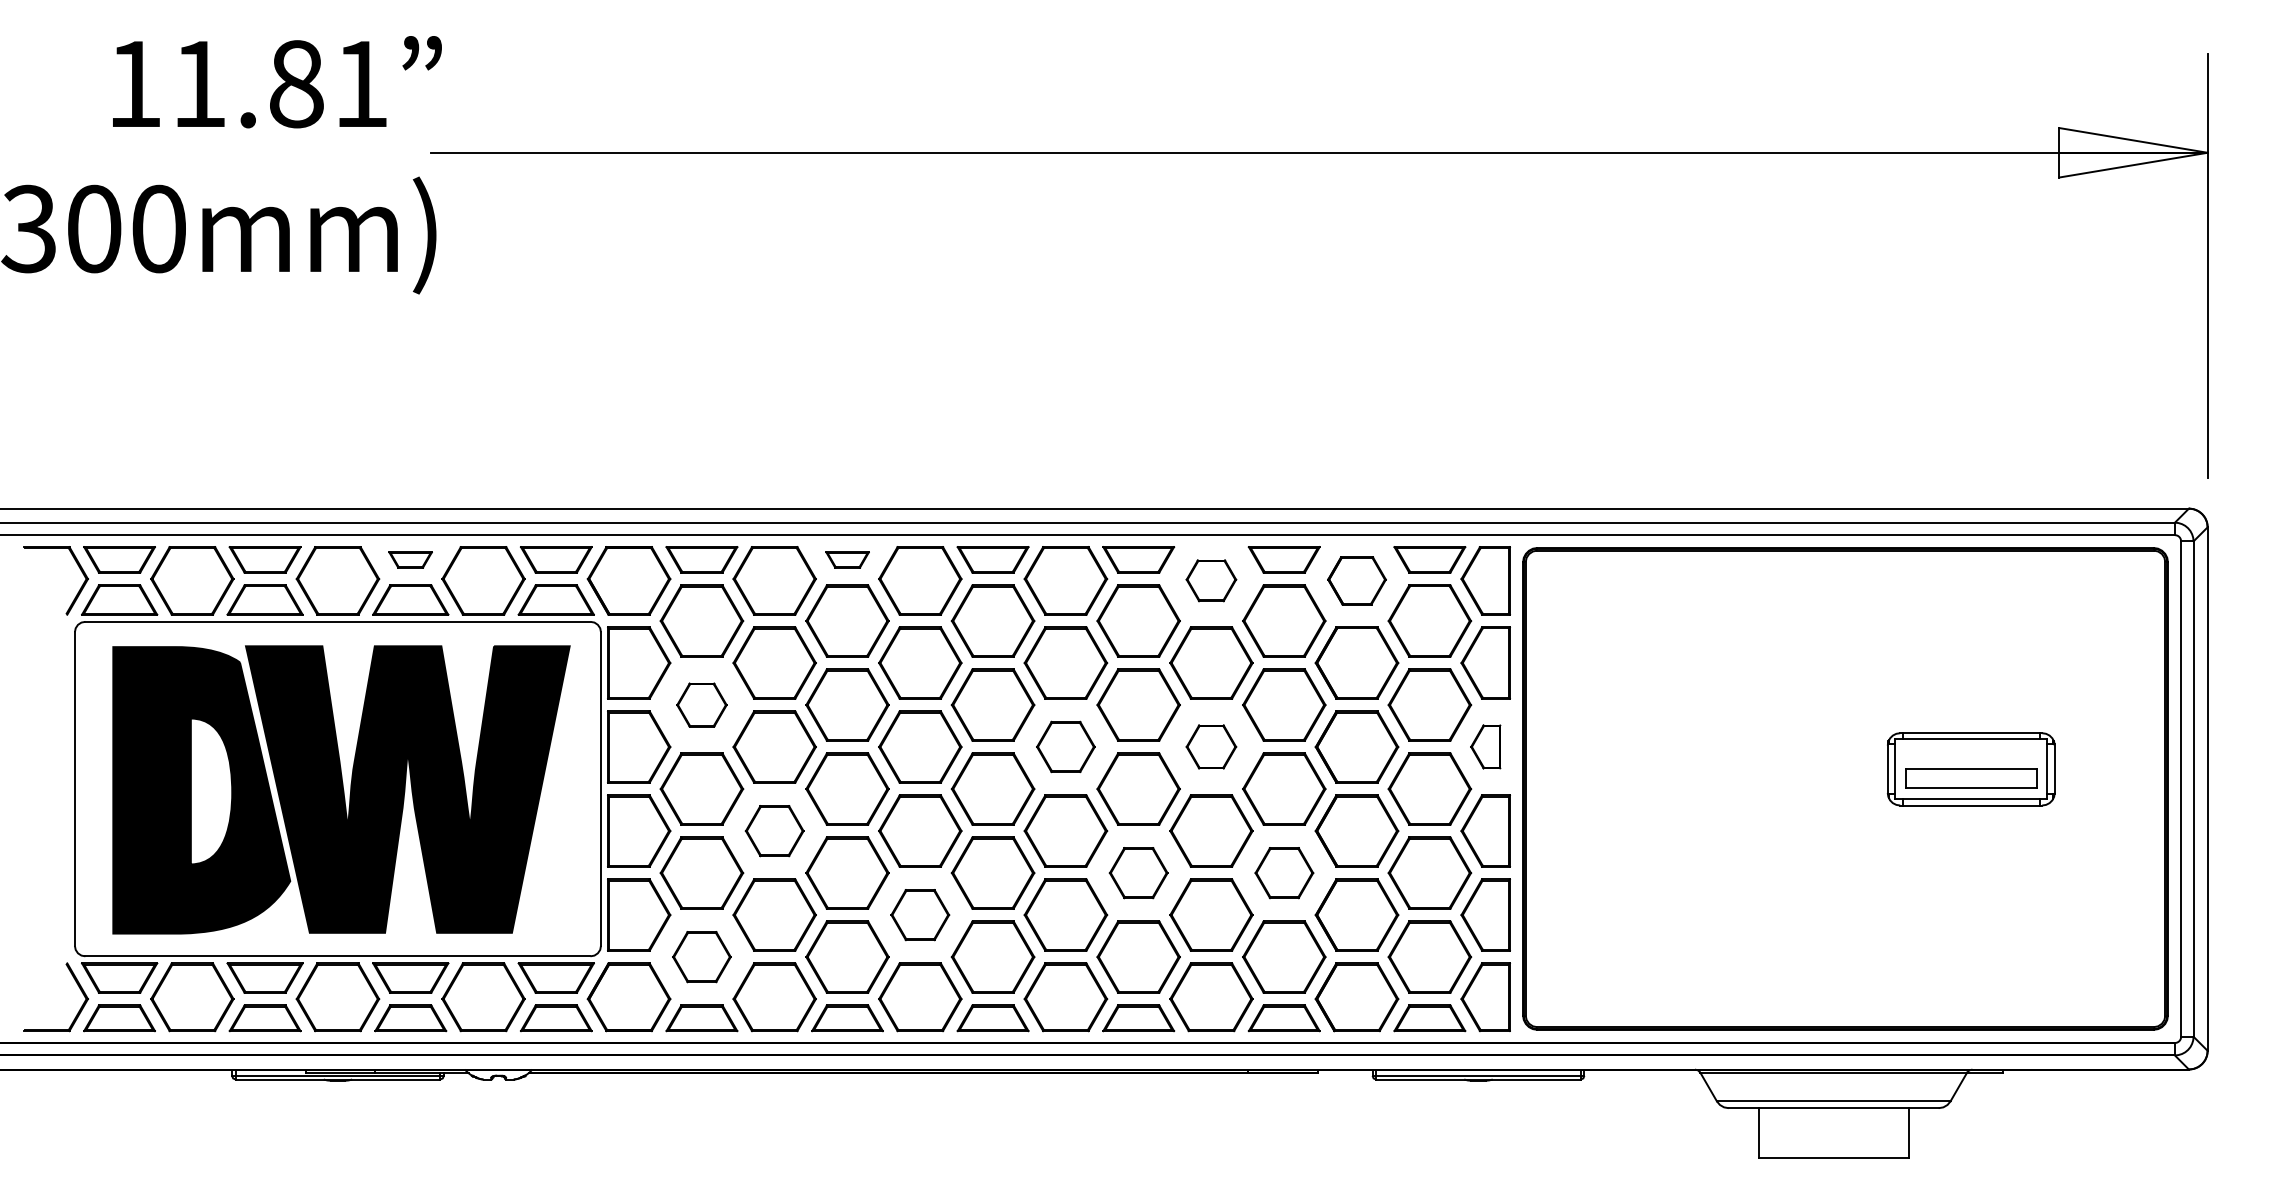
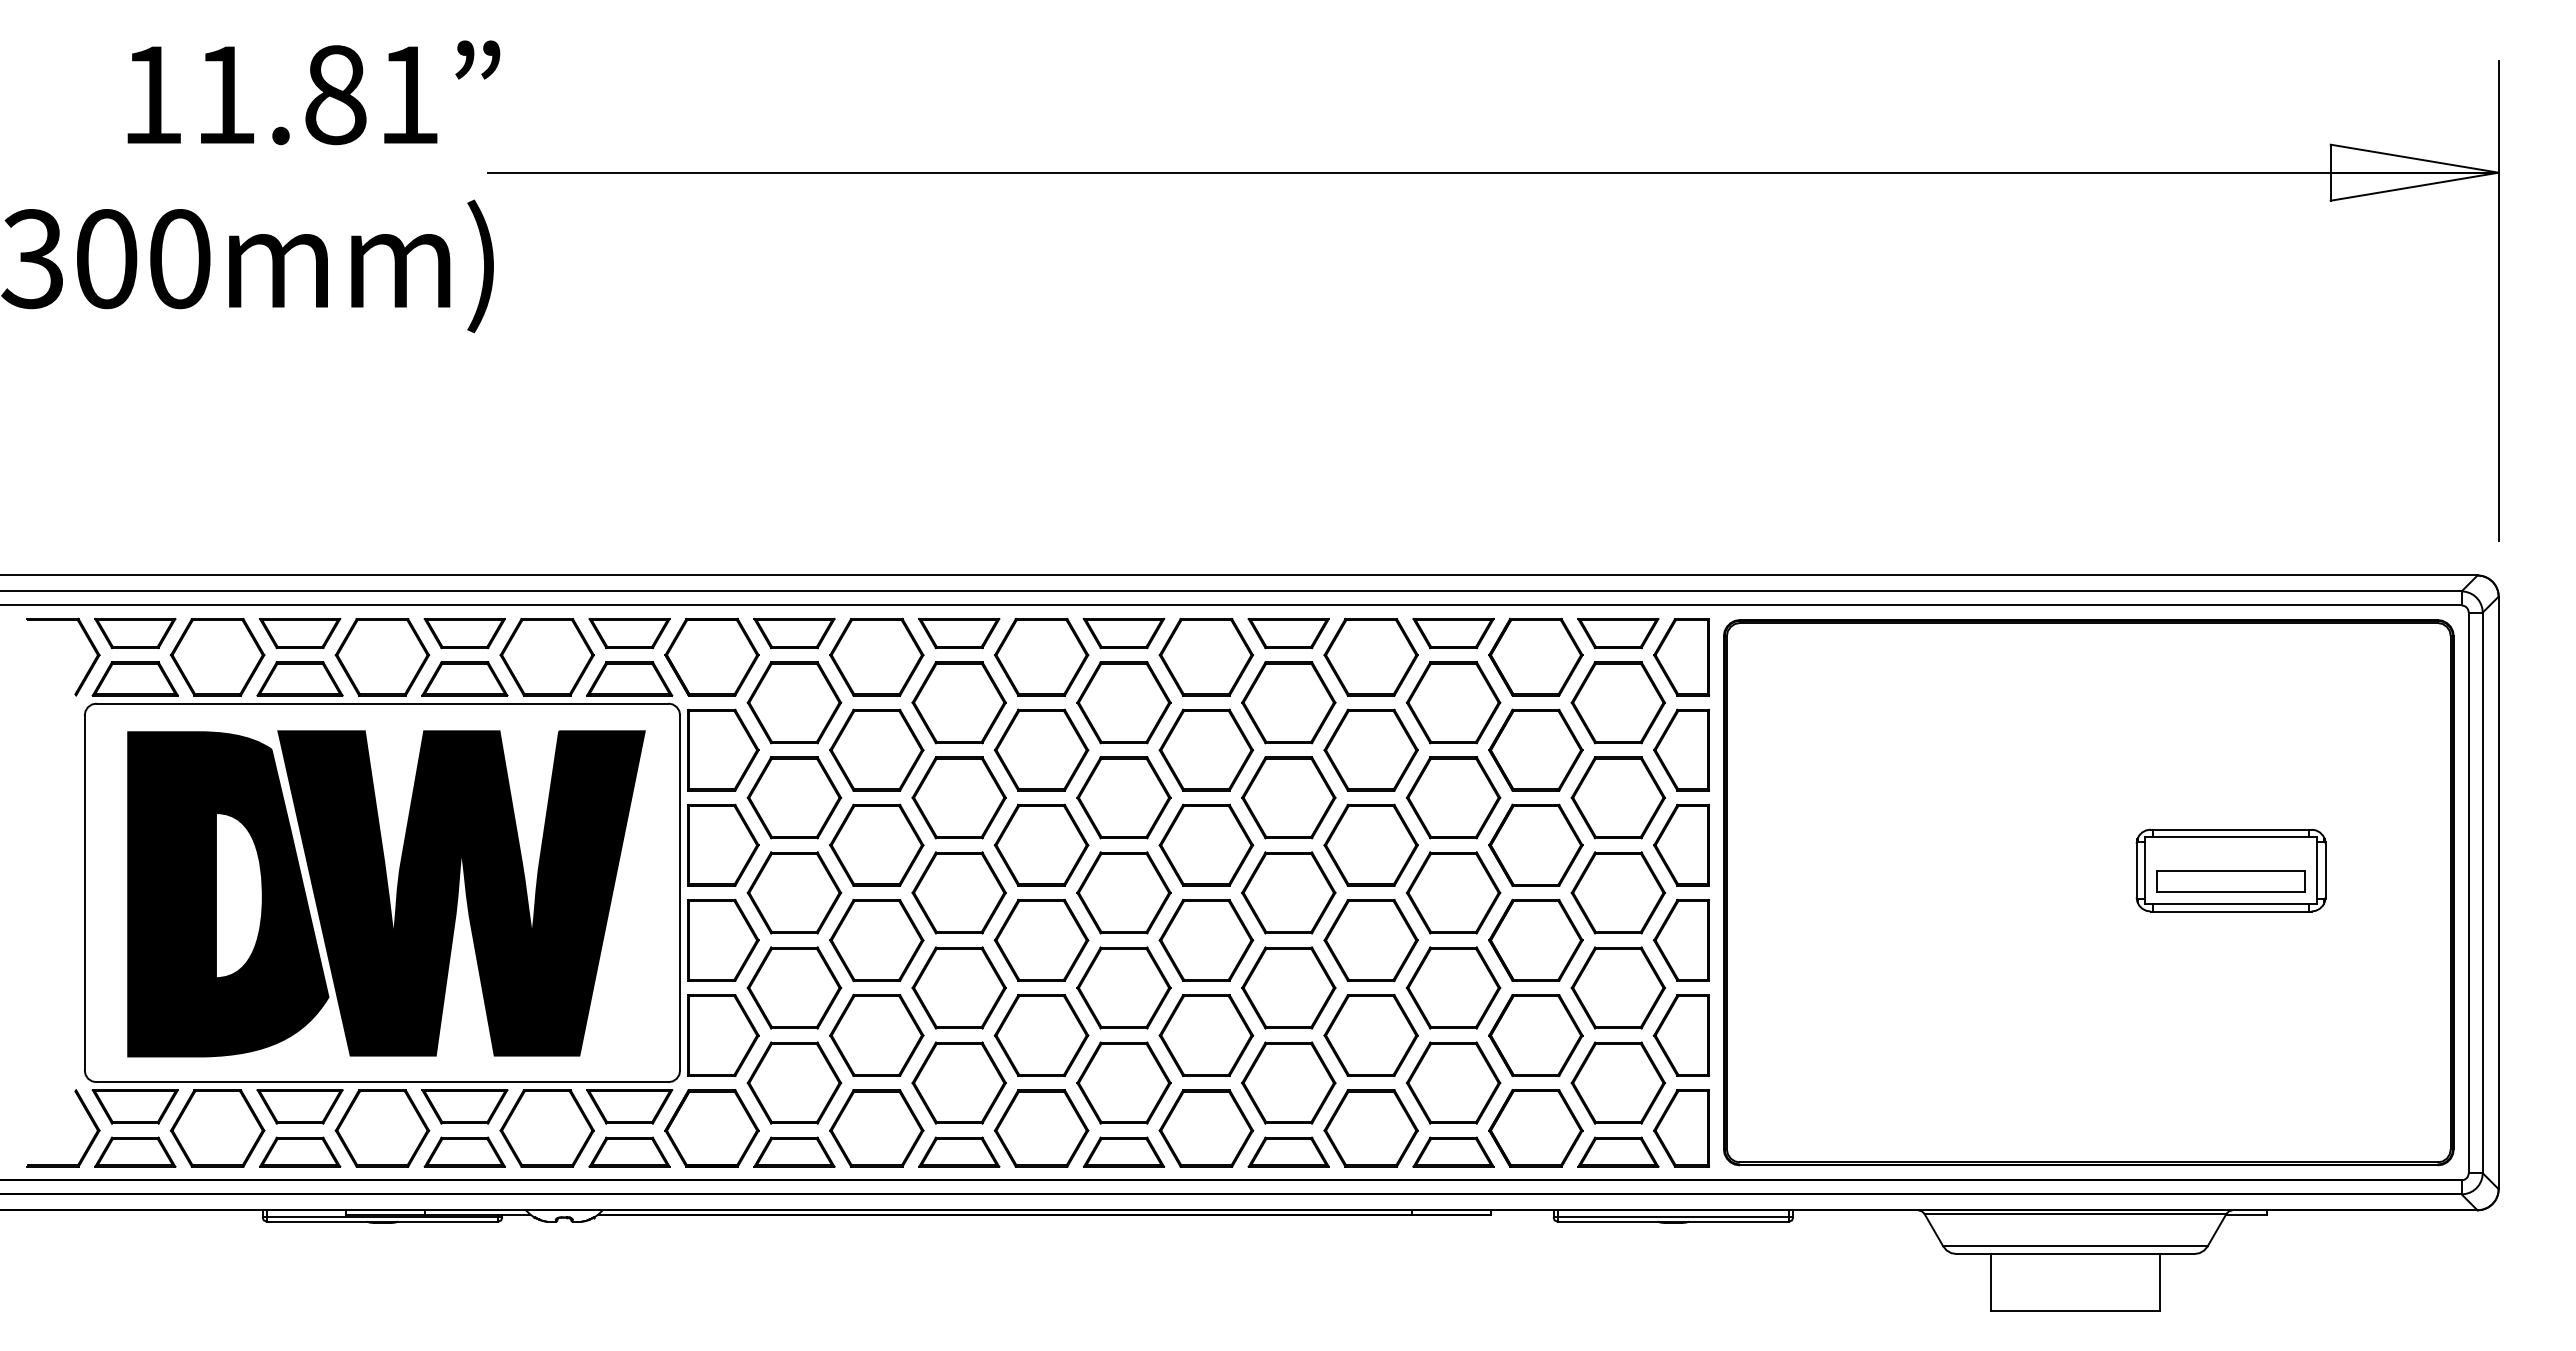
part: (410, 559) -> (464, 633), size x1.67
part: (847, 559) -> (959, 633), size x1.67
part: (1210, 580) -> (1370, 656), size x1.67
part: (1356, 581) -> (1535, 657), size x1.43
part: (701, 704) -> (794, 797), size x1.67
part: (1065, 746) -> (1206, 844), size x1.43
part: (1210, 746) -> (1370, 844), size x1.67
part: (1485, 746) -> (1681, 844), size x1.67
part: (774, 831) -> (876, 940), size x1.43
part: (1138, 872) -> (1288, 987), size x1.43
part: (1284, 872) -> (1453, 987), size x1.43
part: (920, 915) -> (1041, 1035), size x1.43
part: (701, 956) -> (794, 1082), size x1.43

